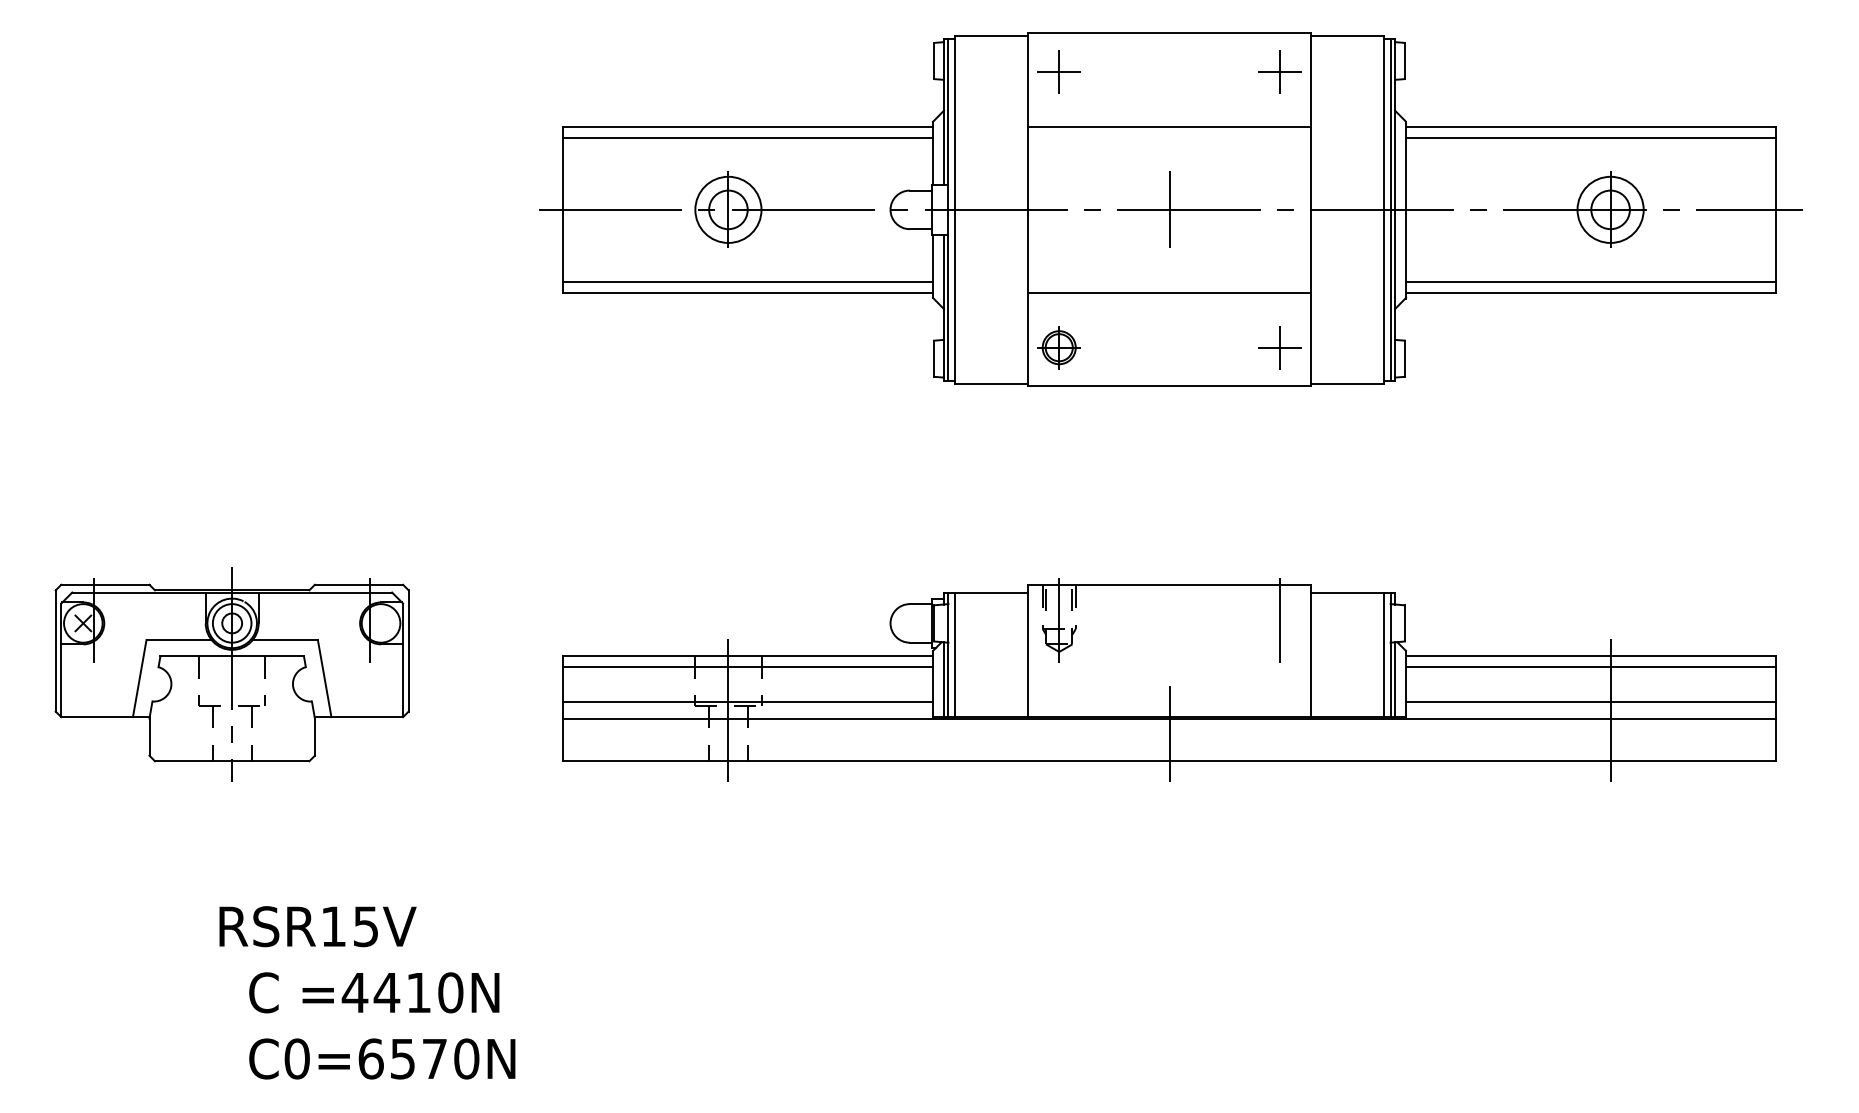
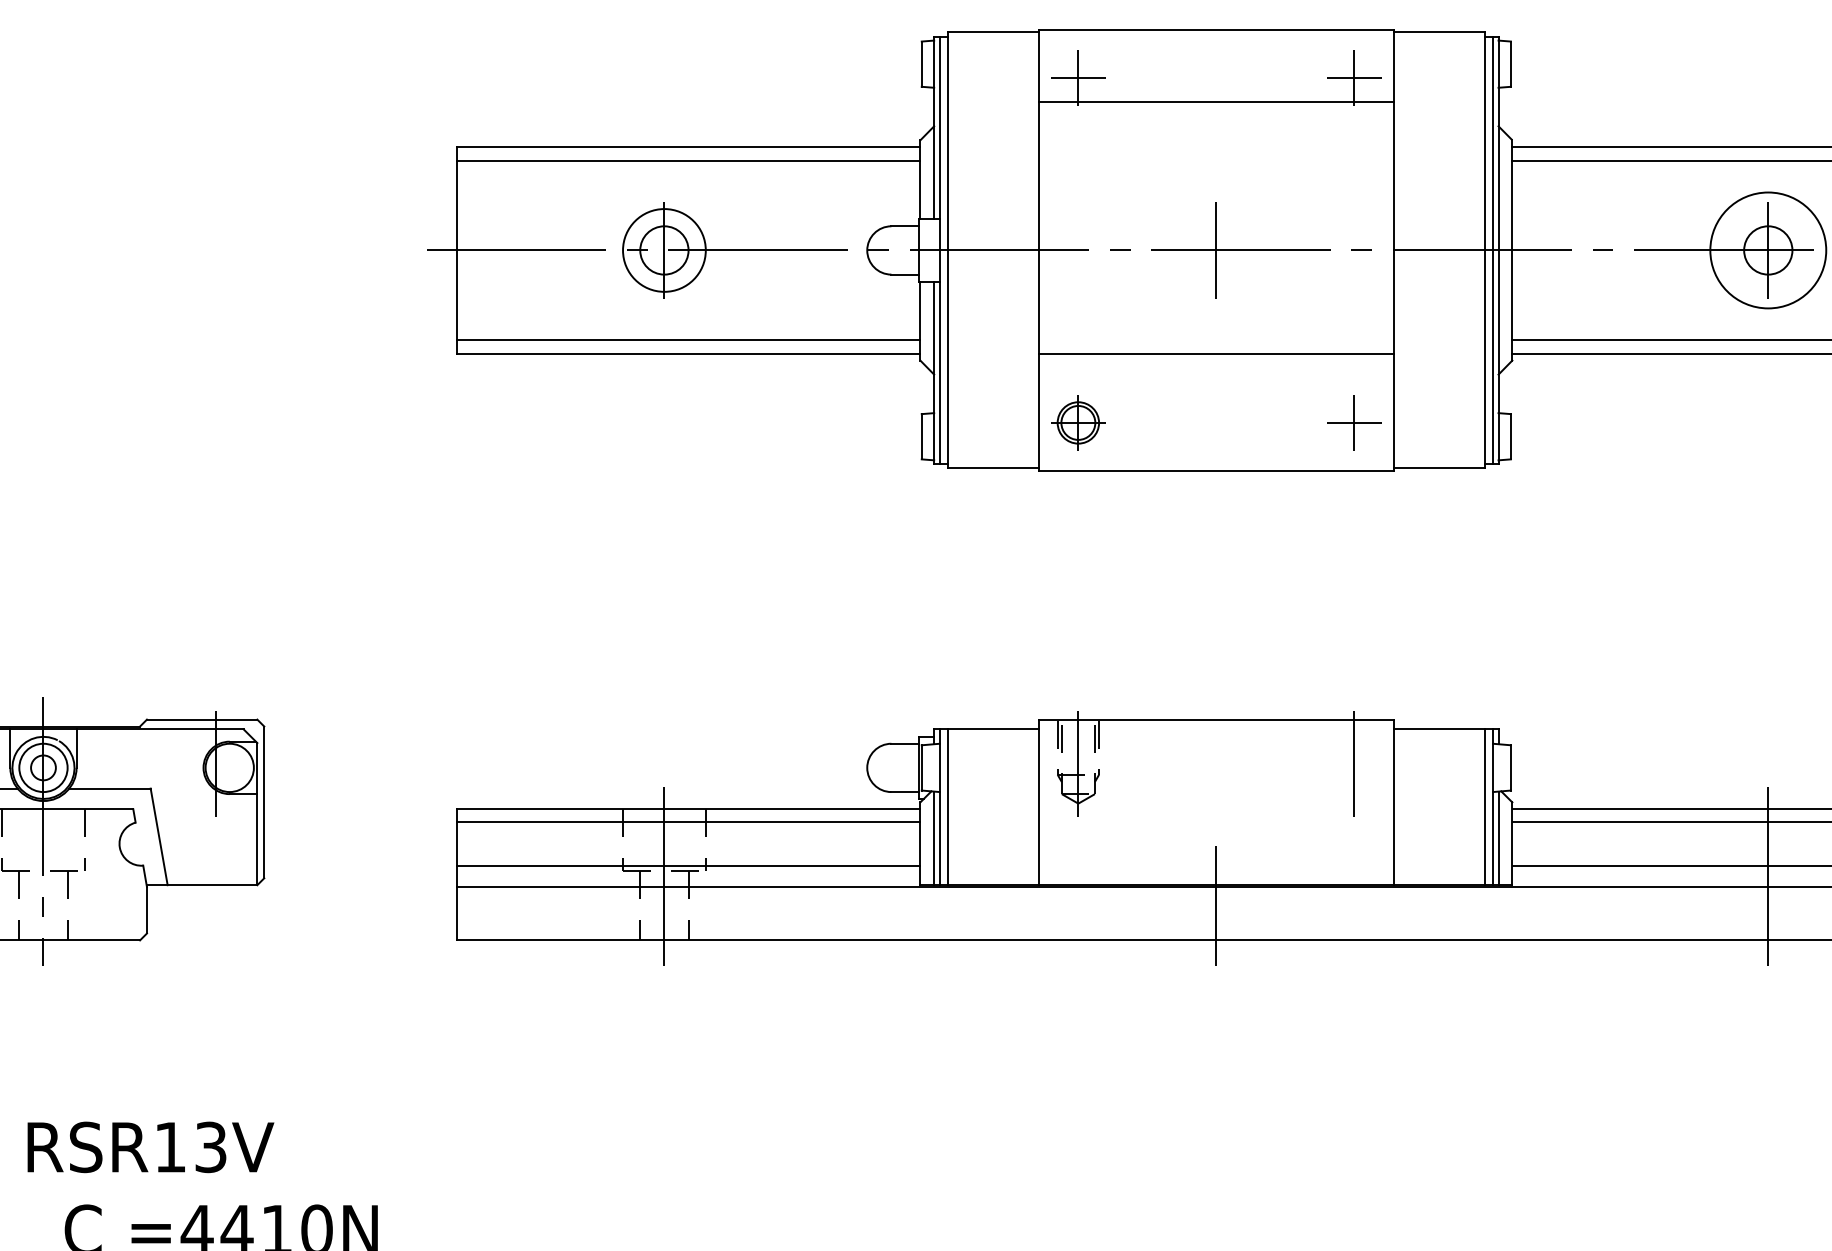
line: (1169, 127) -> (1216, 102), moved
circle: (1610, 209) -> (1768, 249), size x1.4
text: (366, 926) -> (211, 1147), RSR15V -> RSR13V

